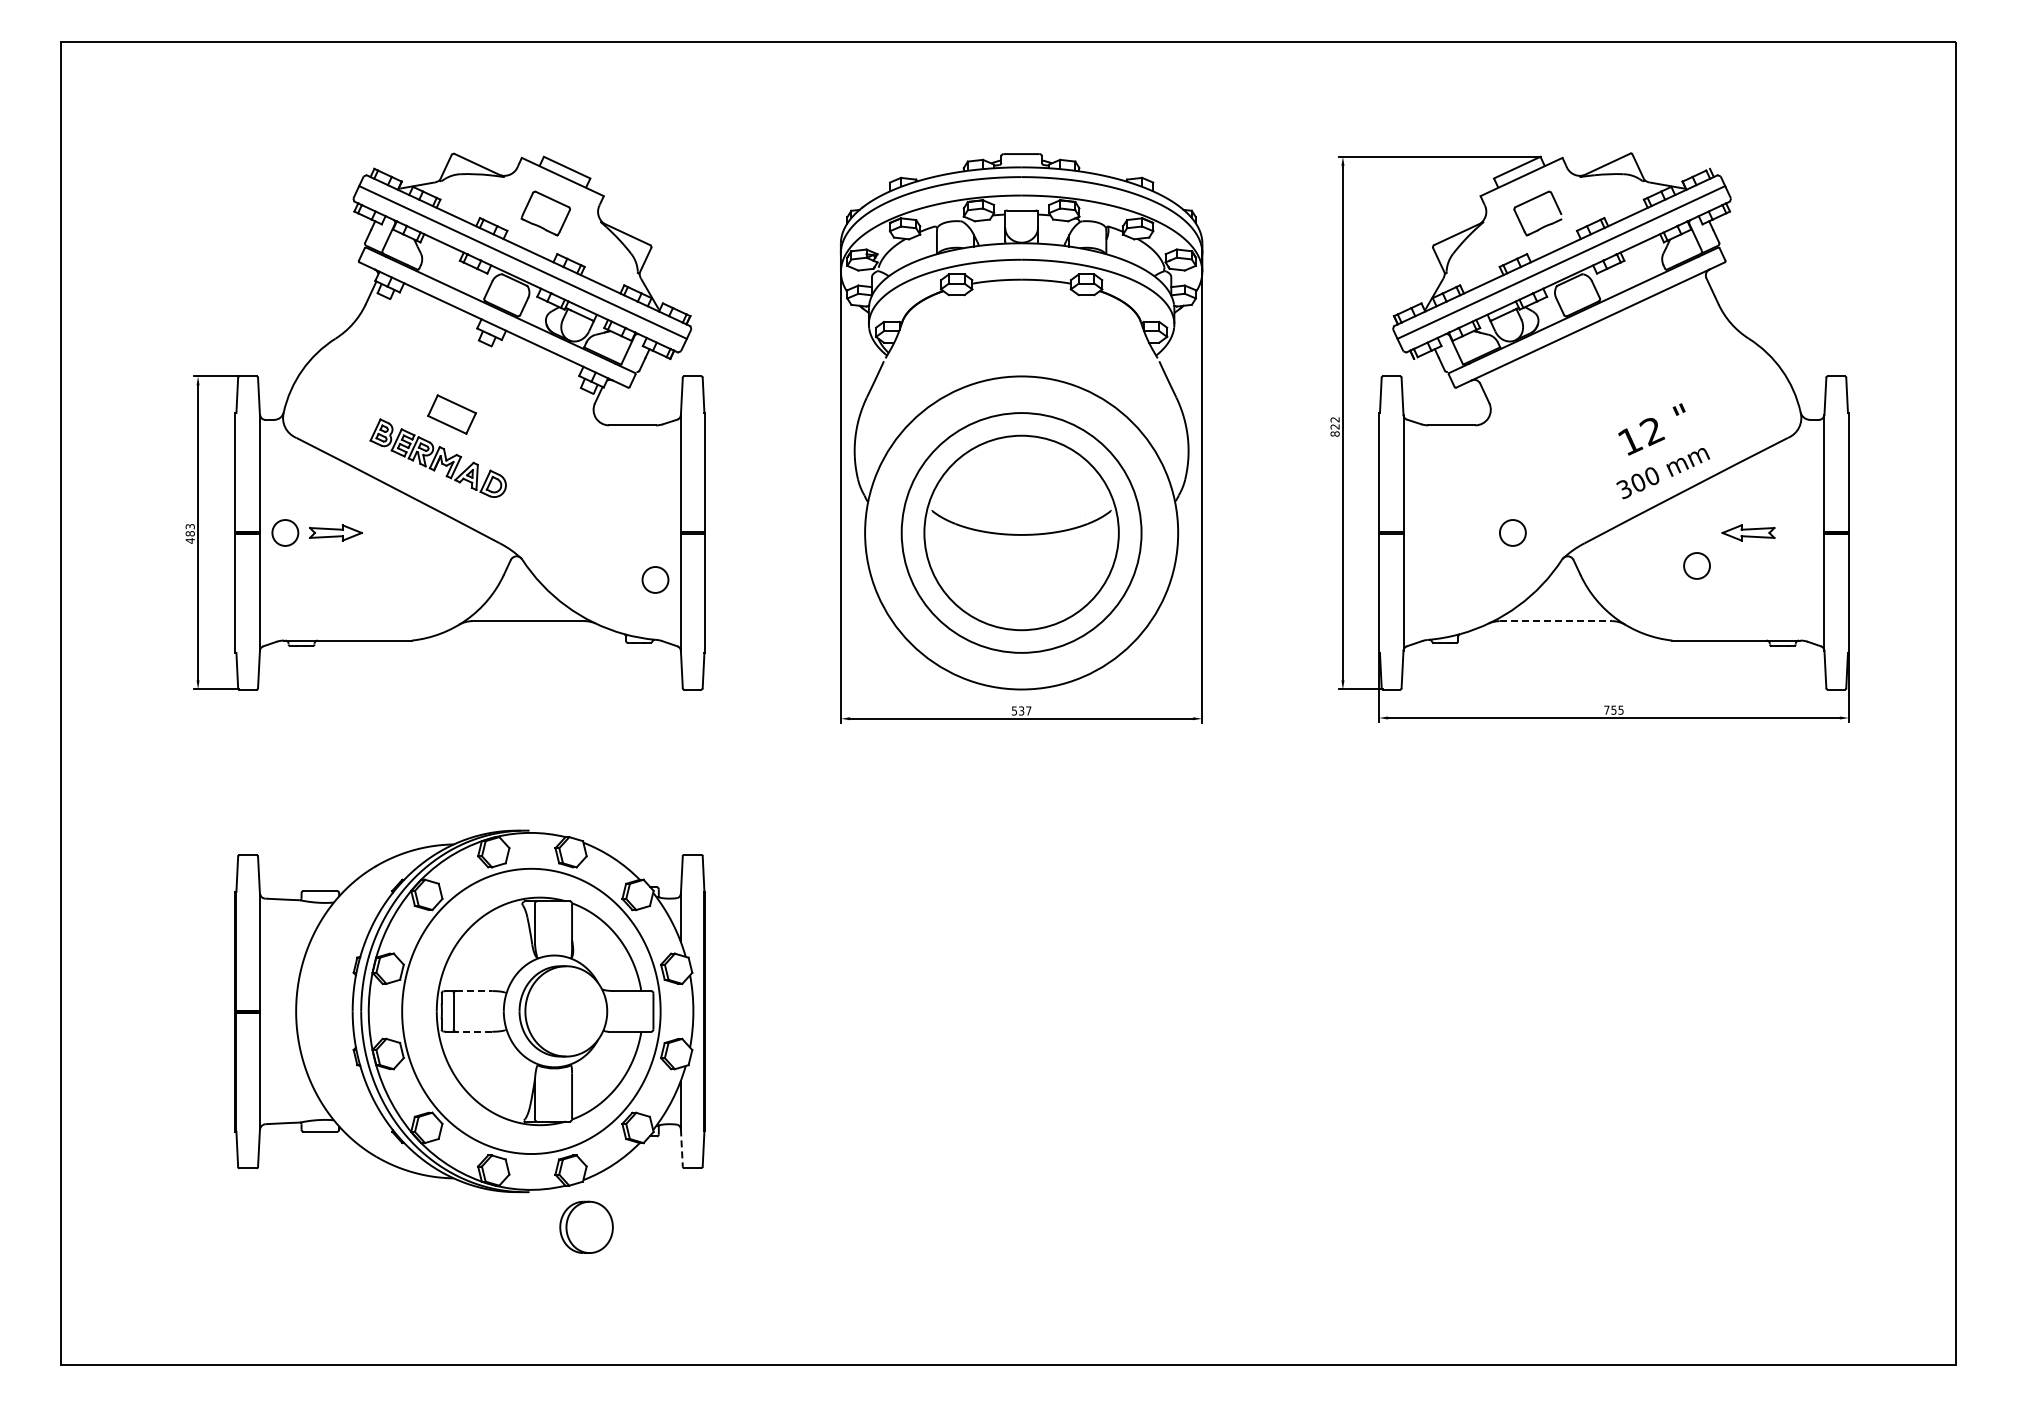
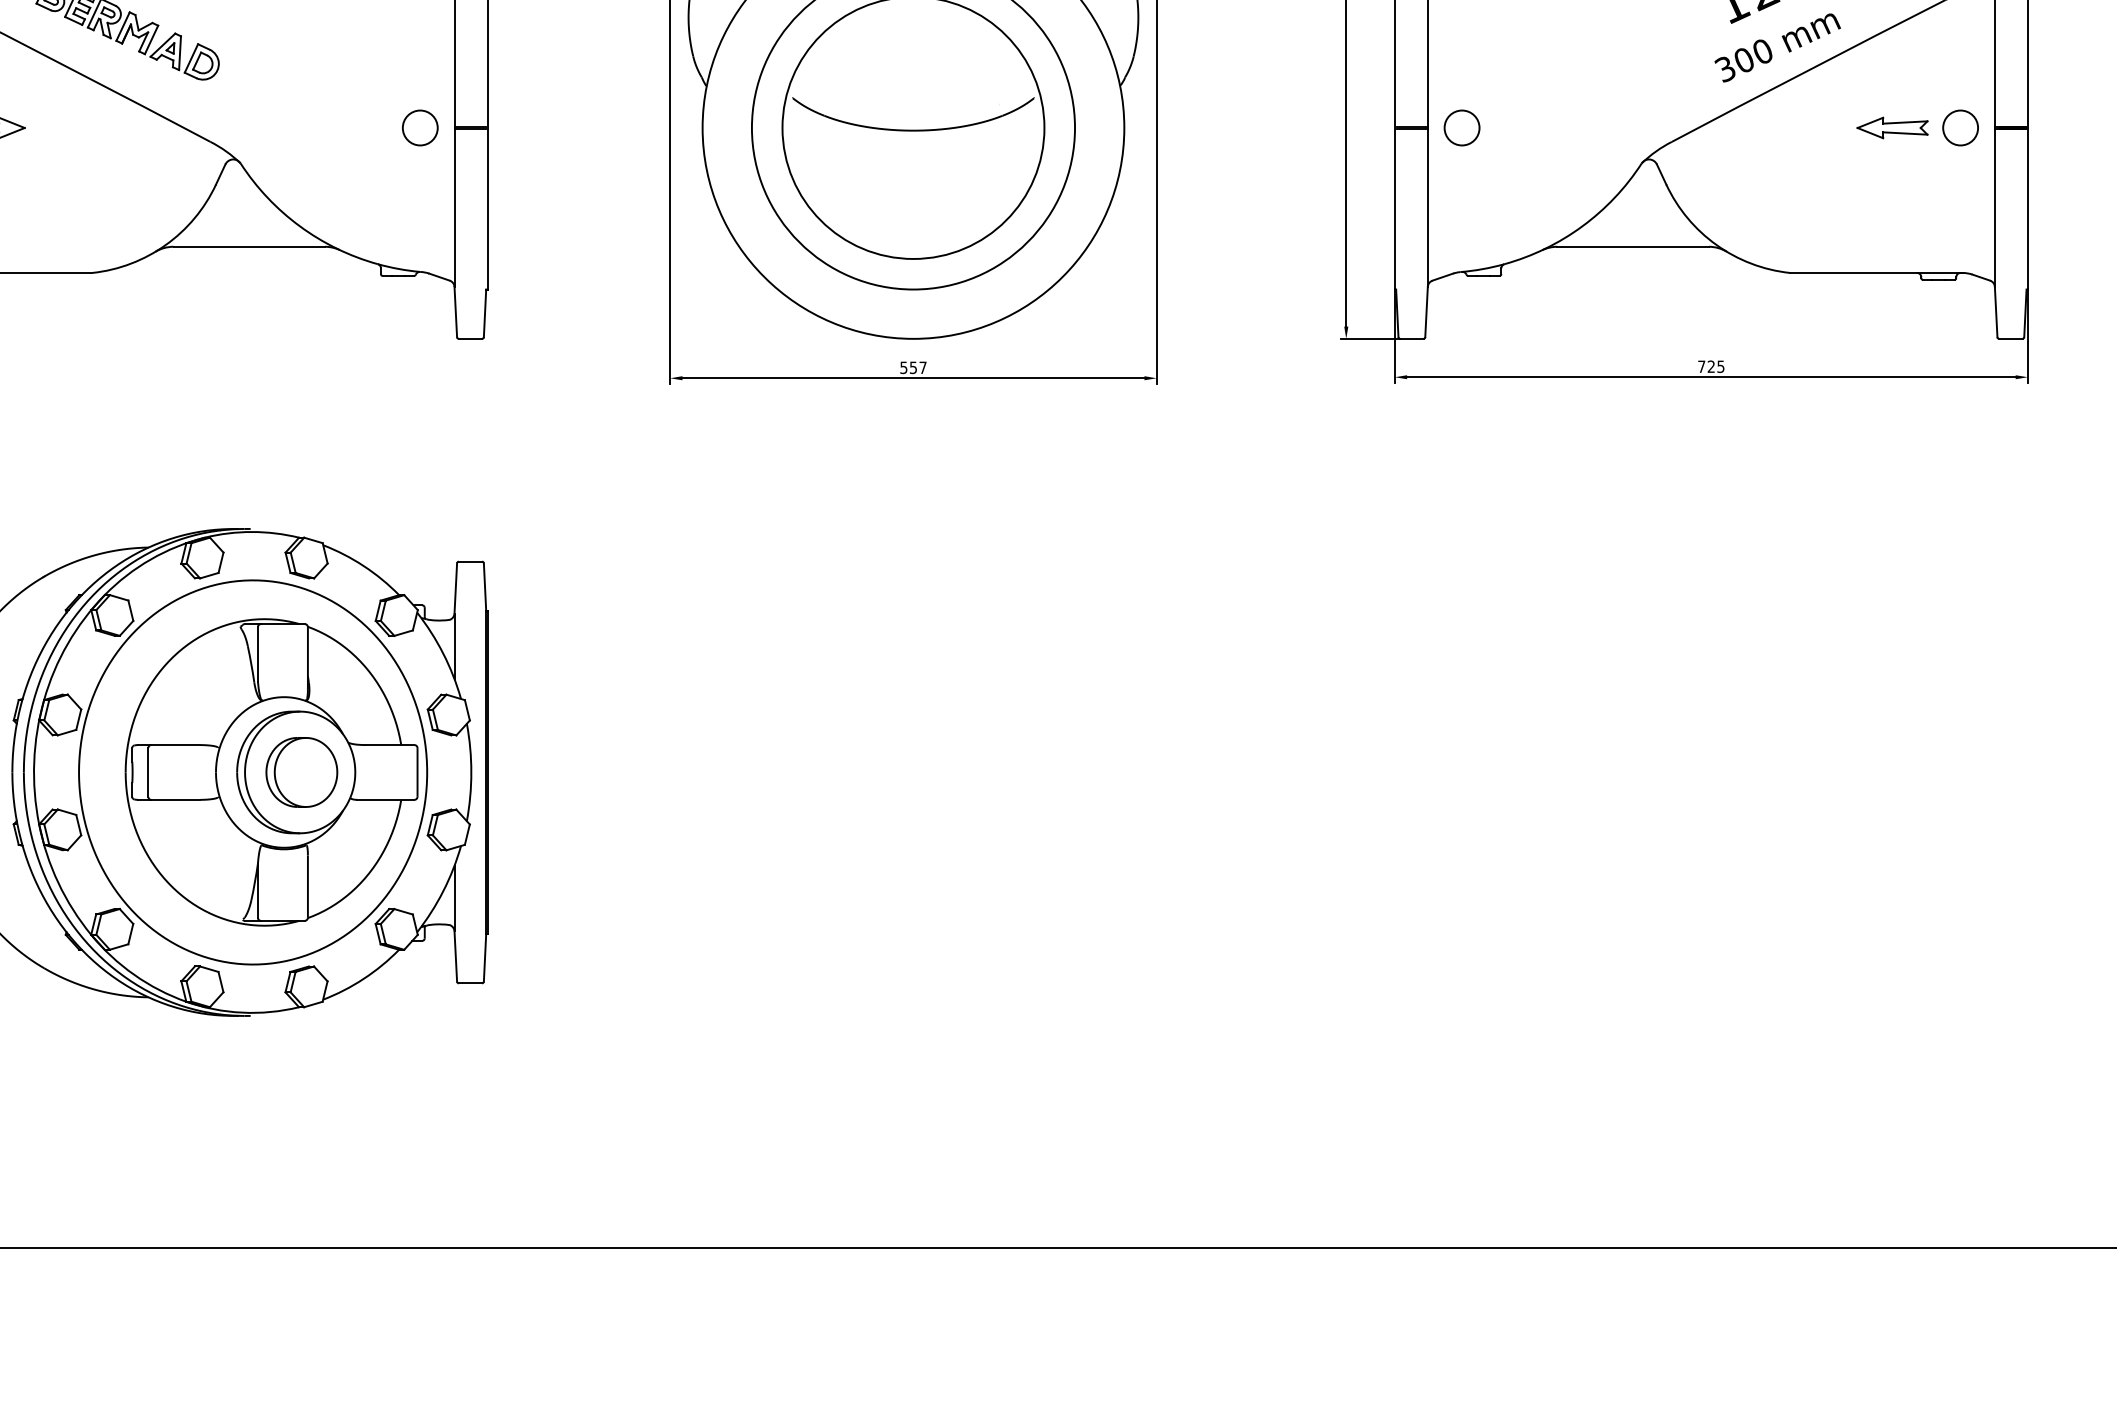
circle: (1512, 532) -> (1461, 127), moved
circle: (1696, 565) -> (1959, 127), moved
circle: (655, 579) -> (420, 127), moved
line: (1556, 621) -> (1633, 247), dashed -> solid
text: (1613, 709) -> (1710, 365), 755 -> 725
text: (1021, 710) -> (913, 367), 537 -> 557
line: (474, 991) -> (176, 745), dashed -> solid
line: (473, 1031) -> (175, 799), dashed -> solid
line: (681, 1148) -> (455, 957), dashed -> solid
part: (586, 1226) -> (301, 771), moved

